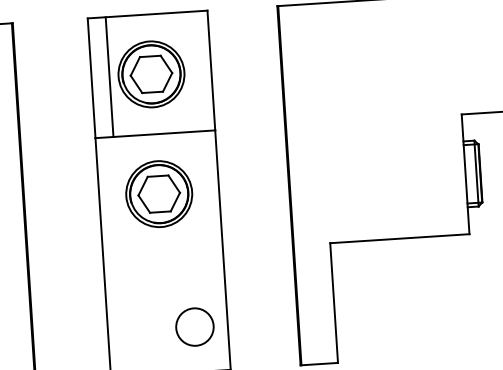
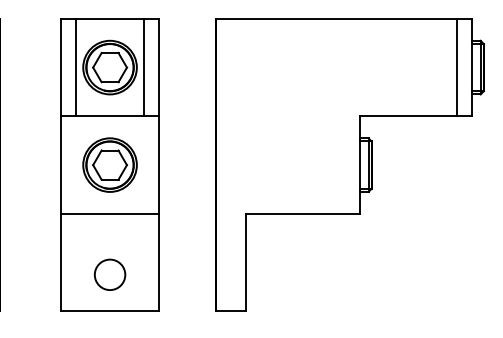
line: (193, 71) -> (144, 67), added
line: (162, 253) -> (109, 213), added
circle: (195, 326) -> (110, 274), moved

